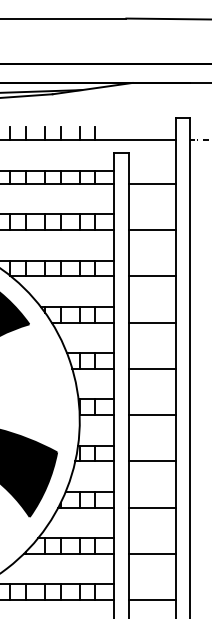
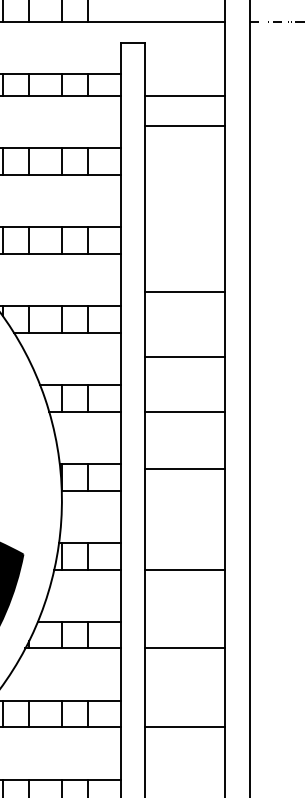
line: (151, 230) -> (184, 126), moved
line: (151, 276) -> (184, 291), moved
line: (151, 322) -> (184, 356), moved
line: (151, 415) -> (184, 469), moved

